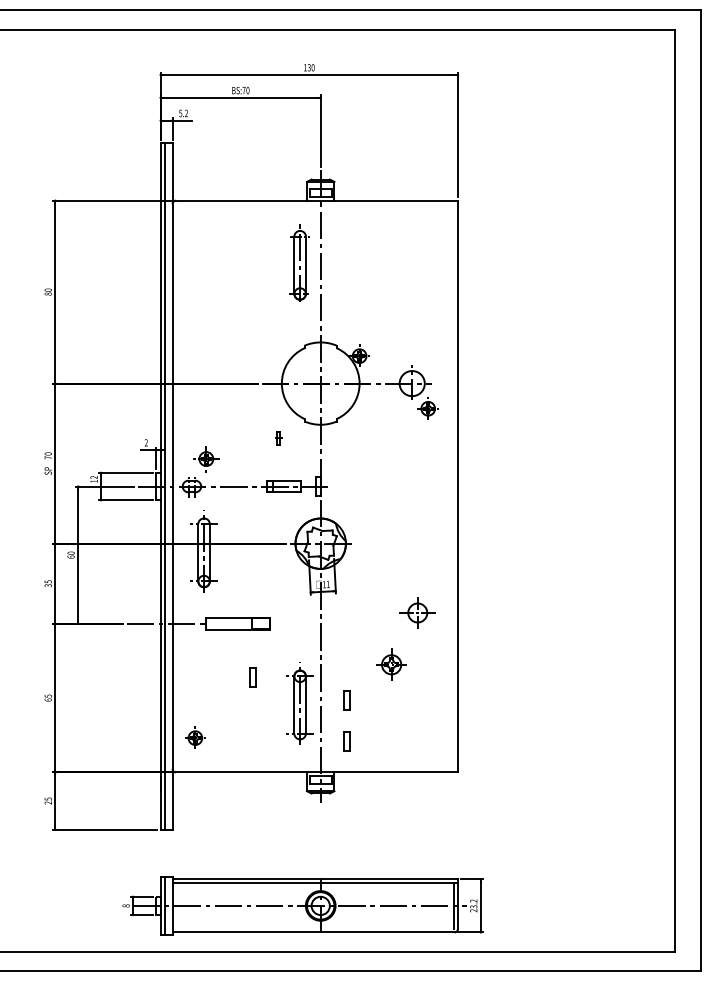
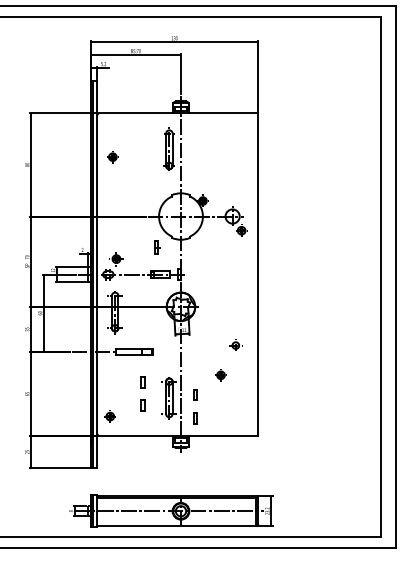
part: (199, 278) -> (112, 157), added
part: (279, 438) -> (157, 247), size x1.67
part: (417, 610) -> (235, 344), size x0.62
part: (390, 665) -> (220, 375), size x0.71
part: (252, 718) -> (142, 405), added

